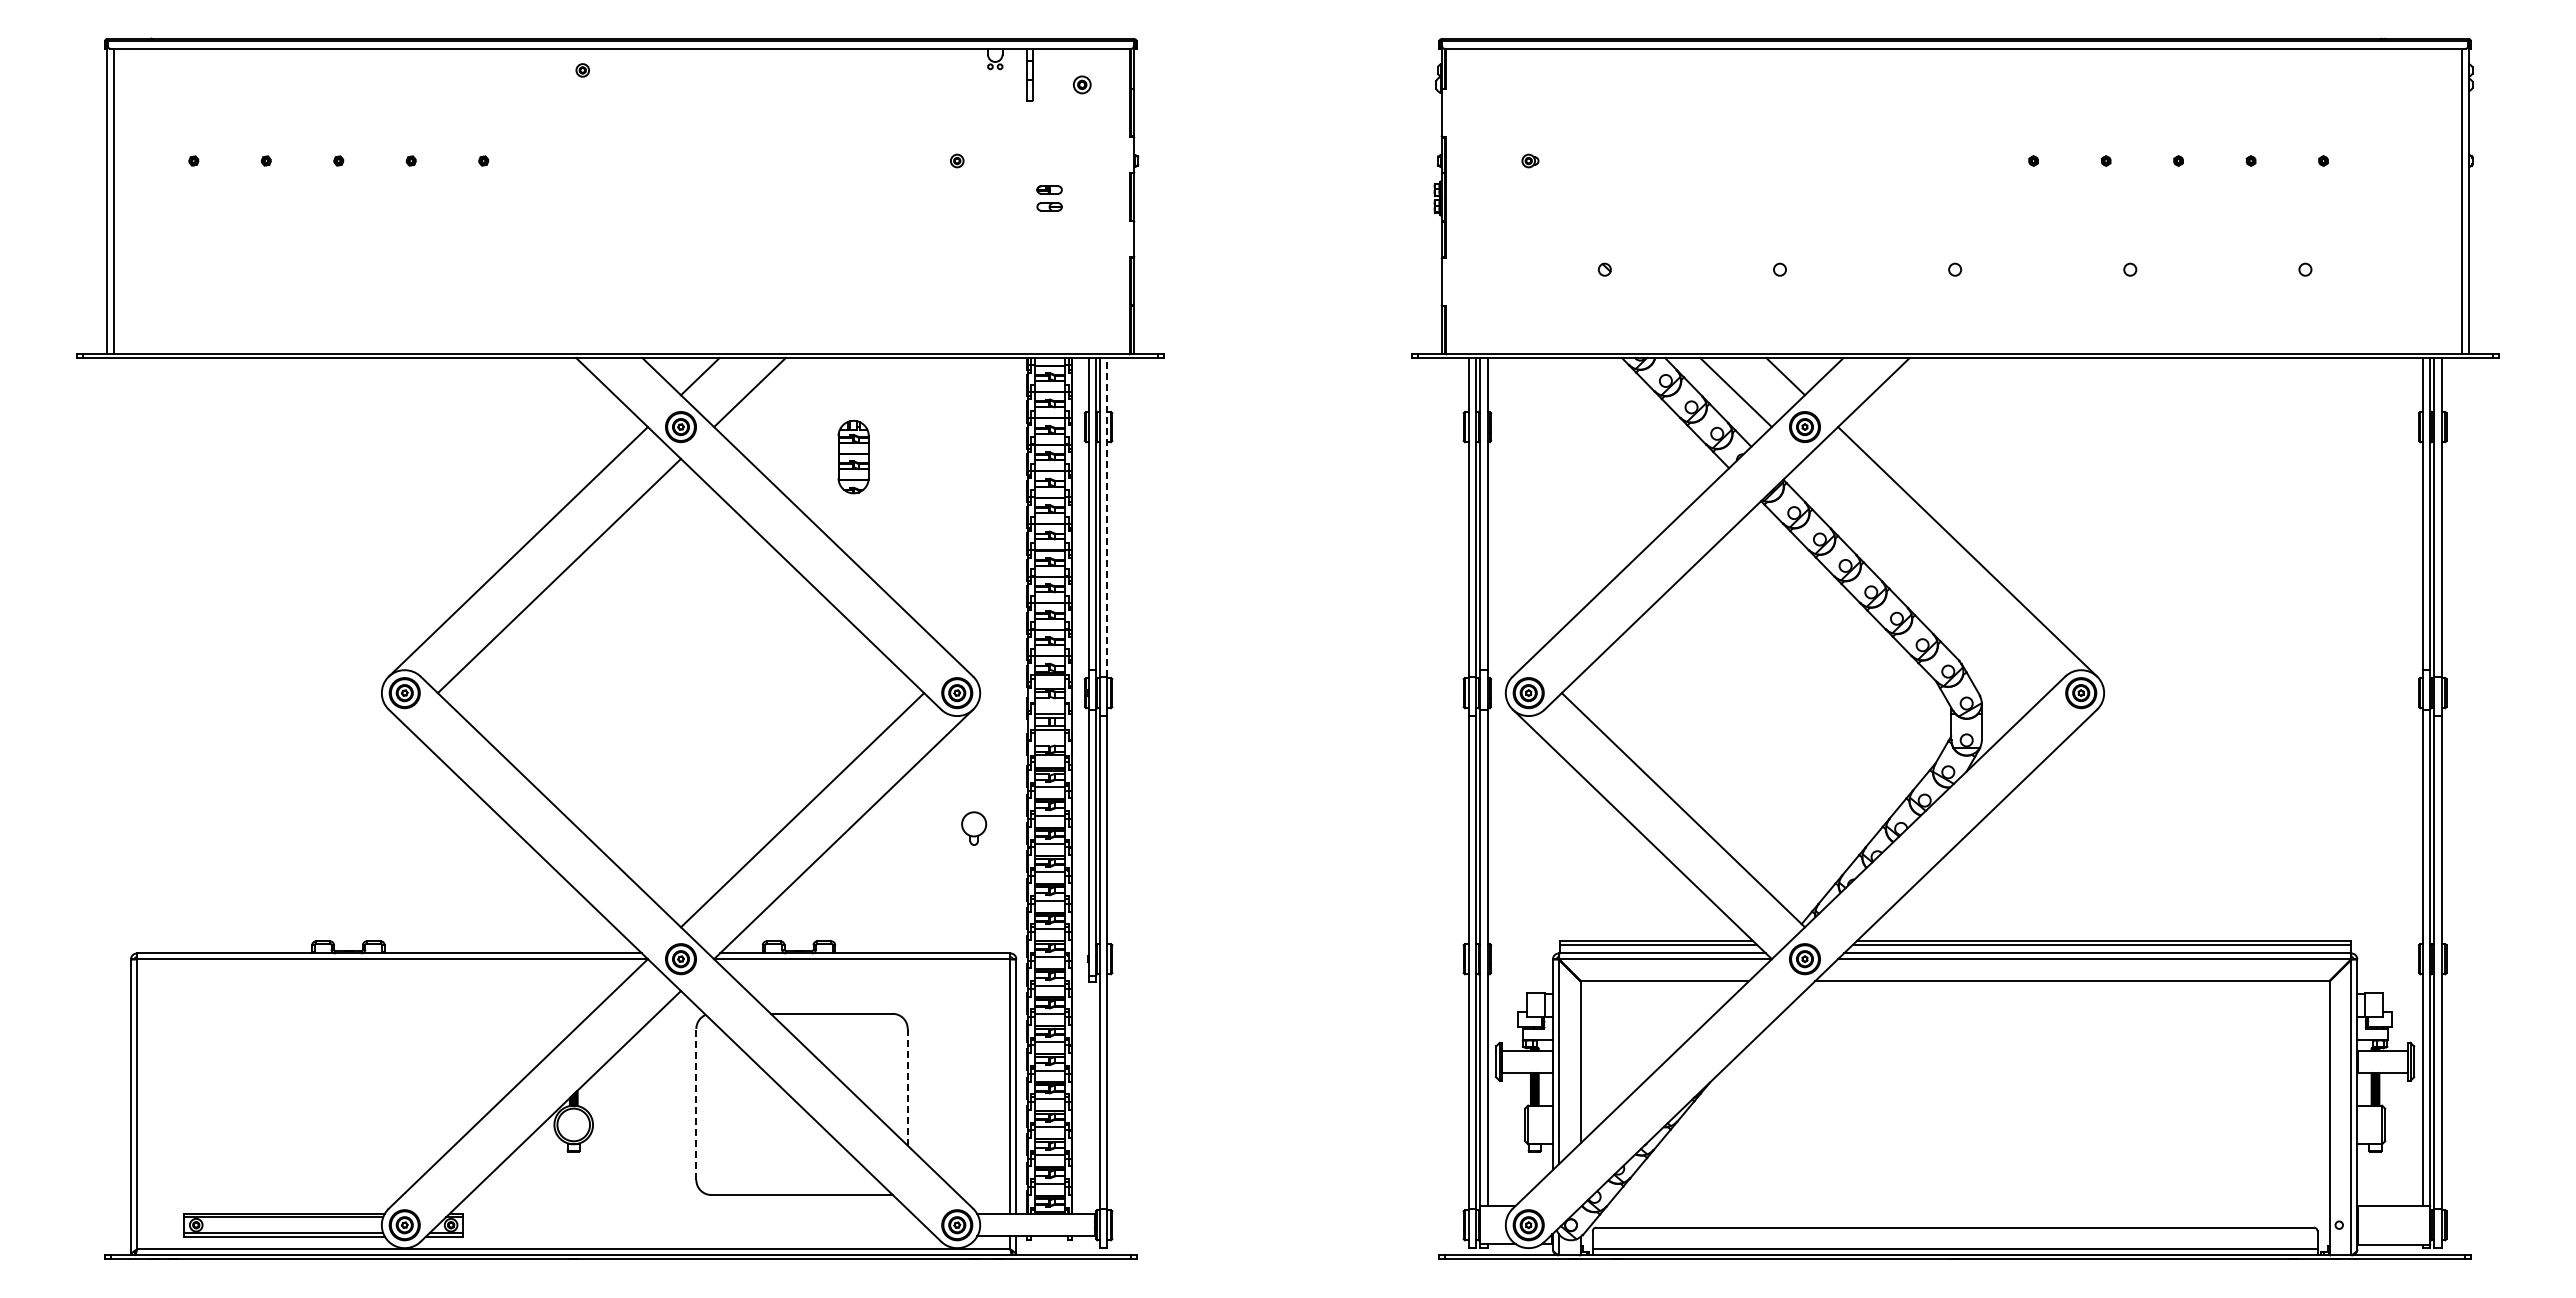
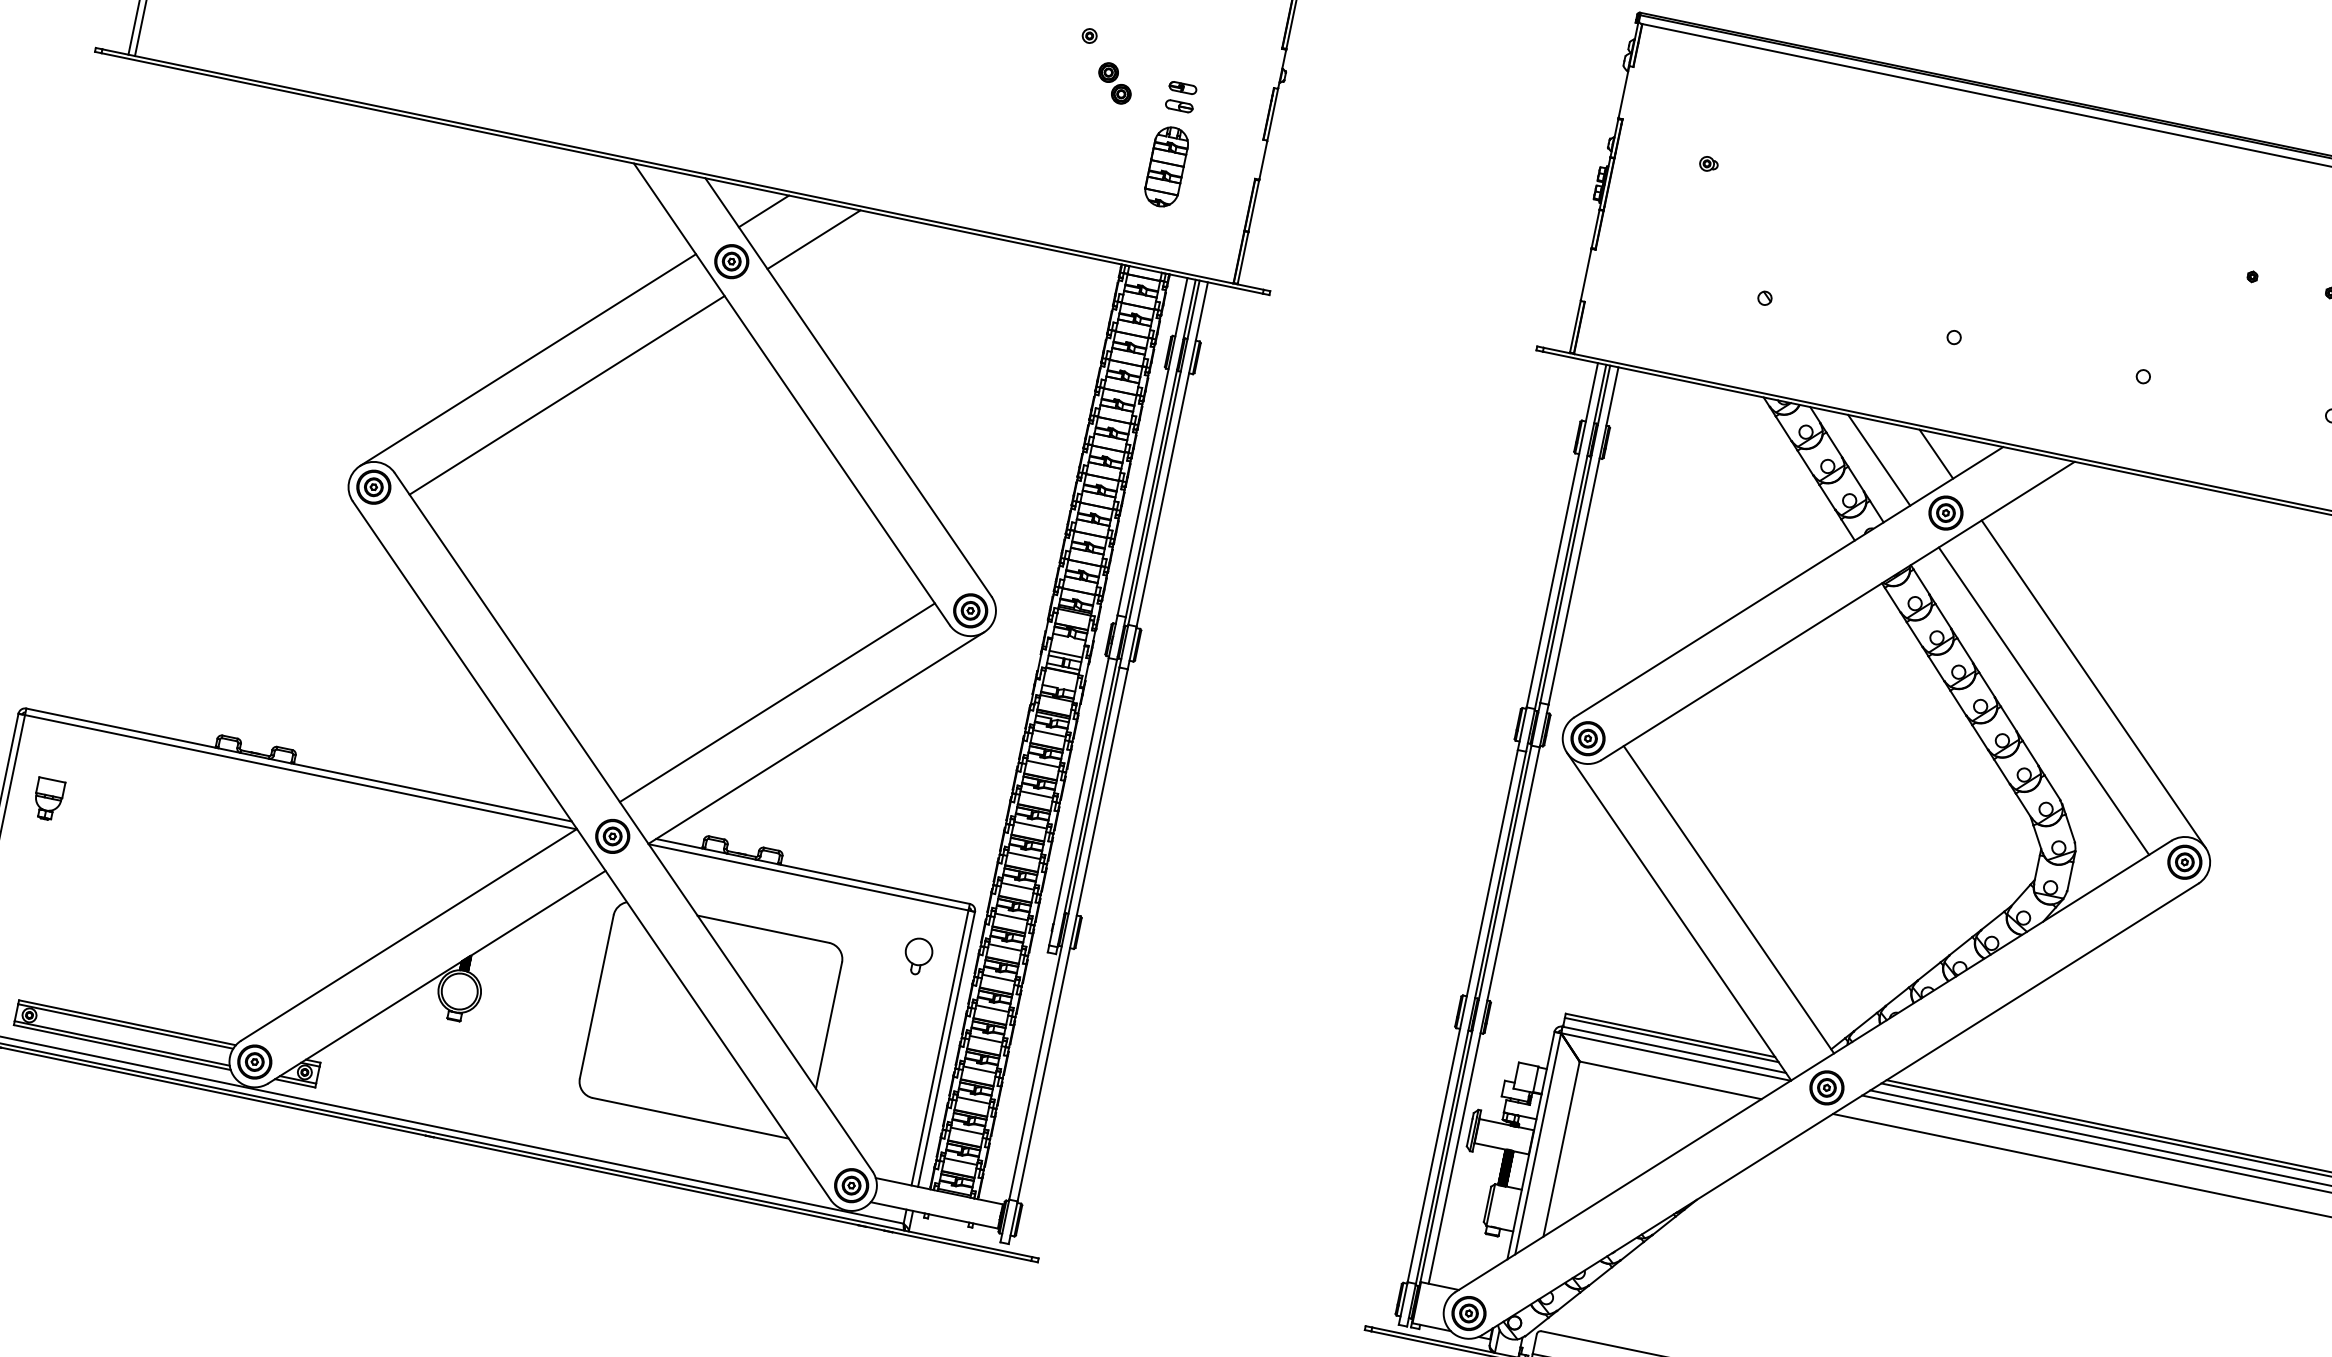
part: (988, 198) -> (1115, 83), added
part: (853, 457) -> (1166, 167), moved
line: (1107, 516) -> (1172, 453), dashed -> solid
line: (1926, 575) -> (2044, 700), added
part: (974, 828) -> (918, 956), moved
part: (172, 1030) -> (47, 799), added
line: (907, 1087) -> (828, 1025), dashed -> solid
line: (696, 1103) -> (597, 995), dashed -> solid

